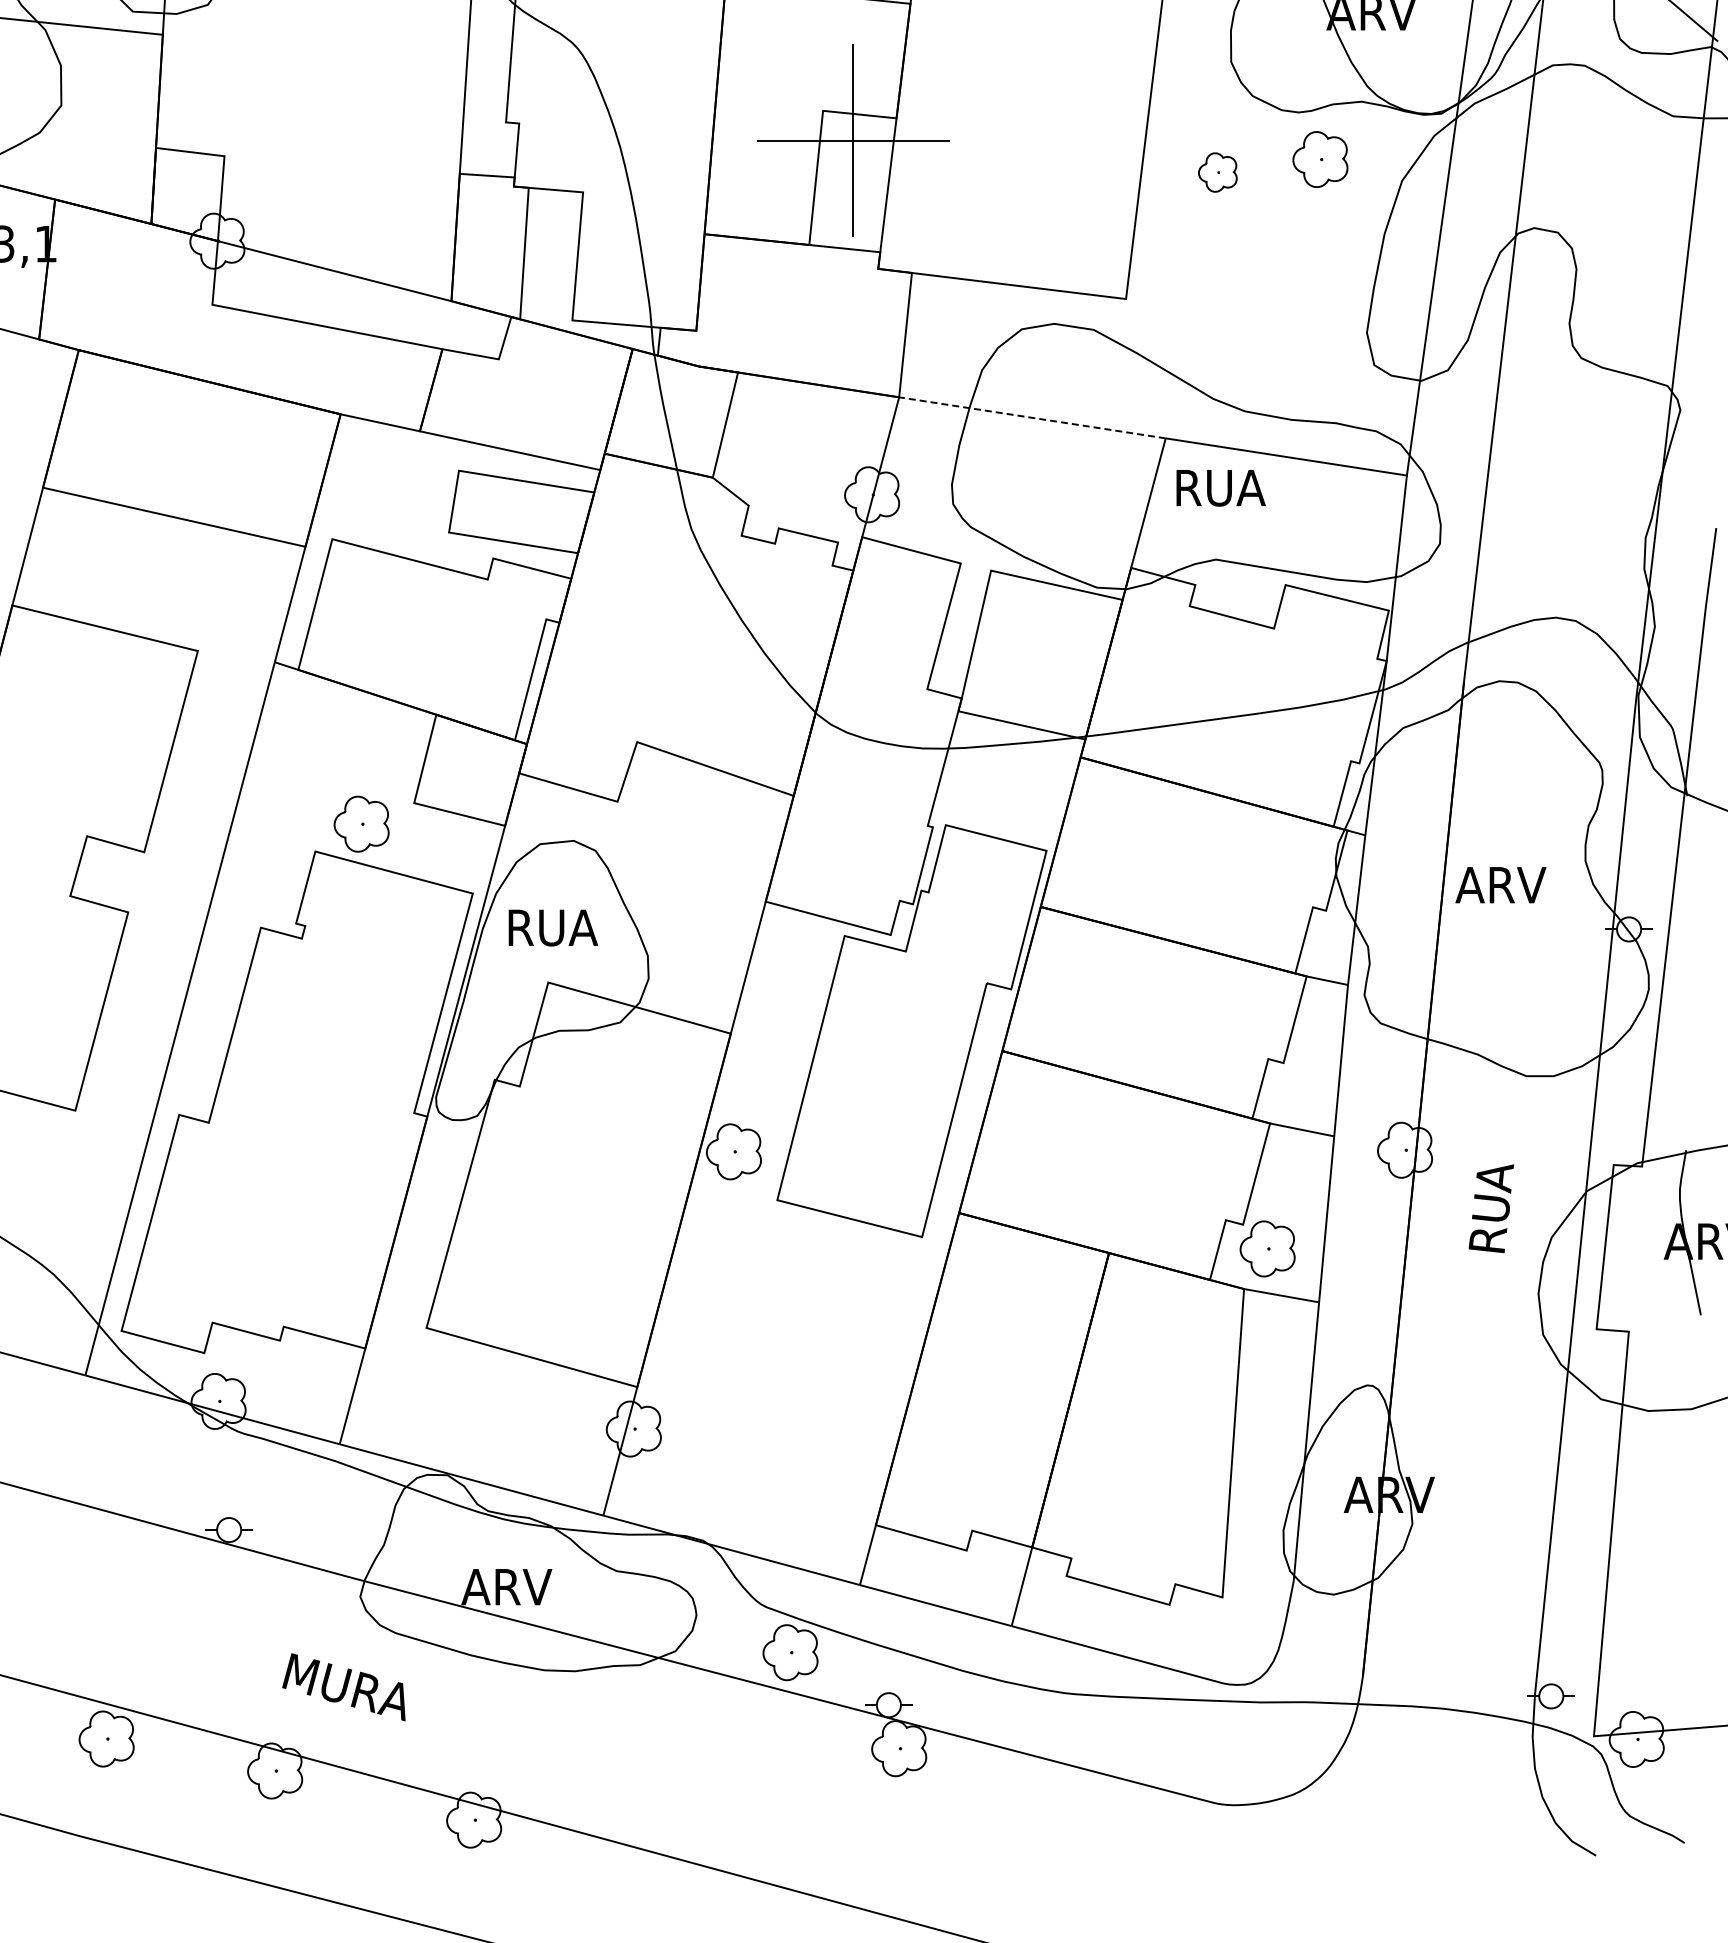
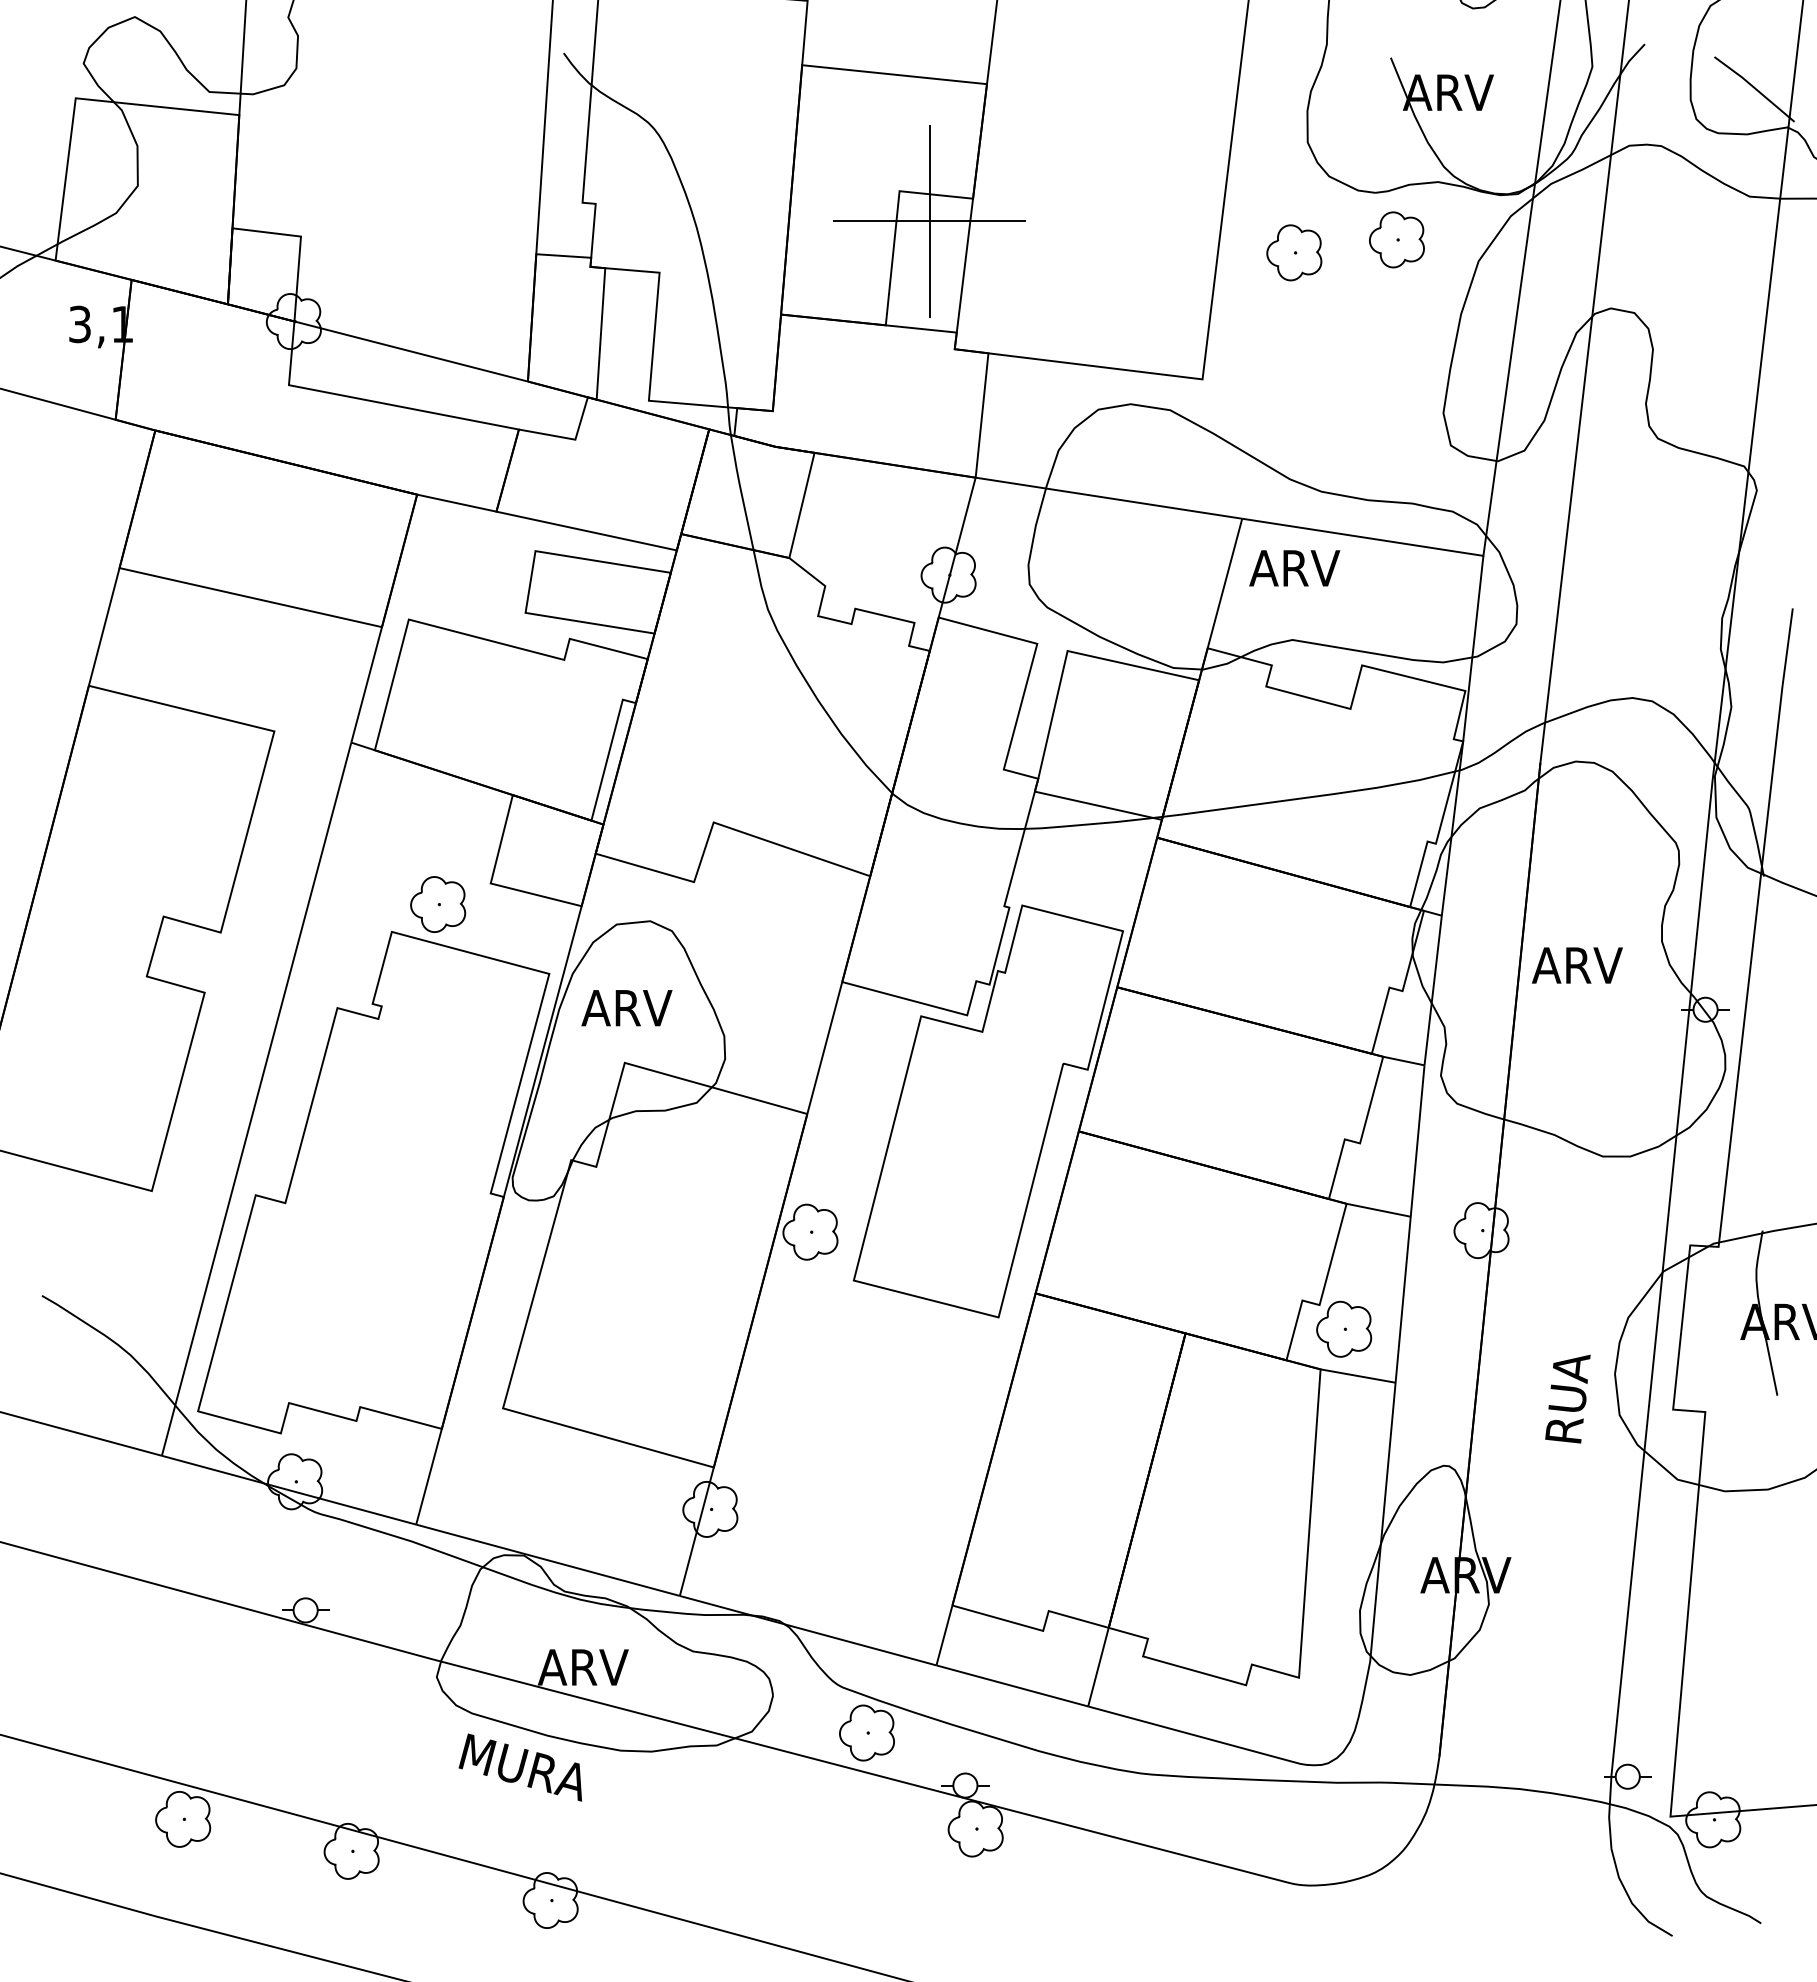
part: (1218, 172) -> (1294, 252), size x1.43
line: (1032, 418) -> (1108, 498), dashed -> solid
text: (1219, 488) -> (1295, 568), RUA -> ARV
text: (551, 928) -> (627, 1008), RUA -> ARV
text: (1491, 1208) -> (1567, 1398), moved
text: (343, 1687) -> (519, 1767), moved

